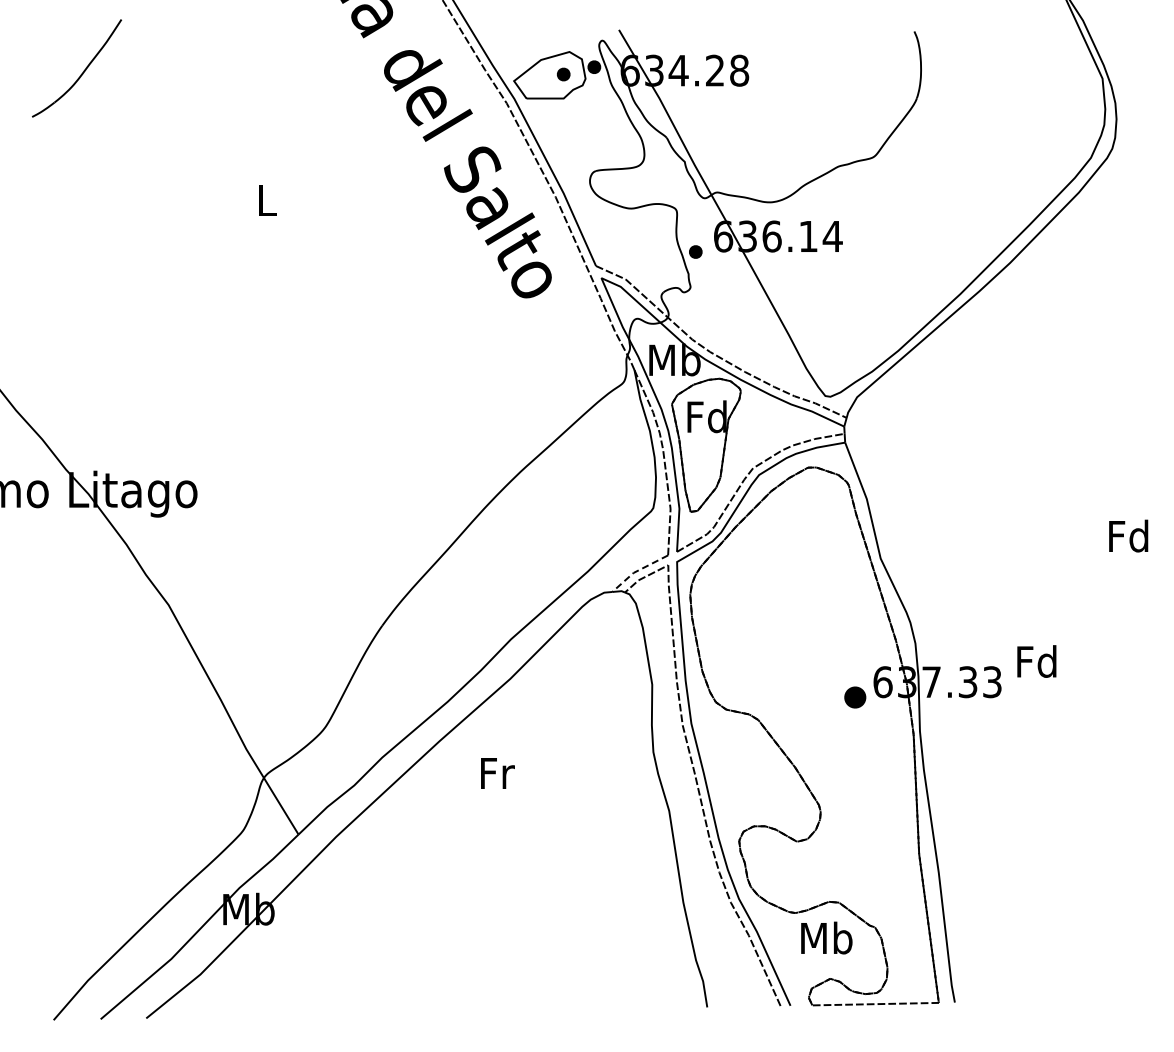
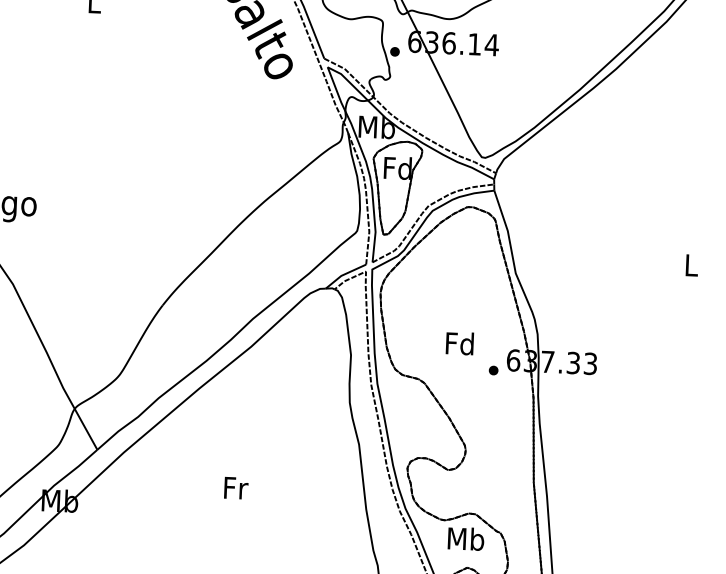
text: (1128, 535) -> (690, 264), Fd -> L
line: (637, 571) -> (344, 275), dashed -> solid
text: (1036, 661) -> (459, 343), moved
part: (855, 697) -> (493, 370), size x0.62
text: (497, 773) -> (236, 488), moved

